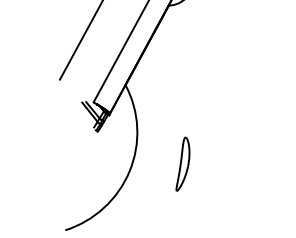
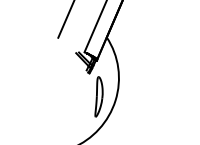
part: (182, 163) -> (98, 96), moved

